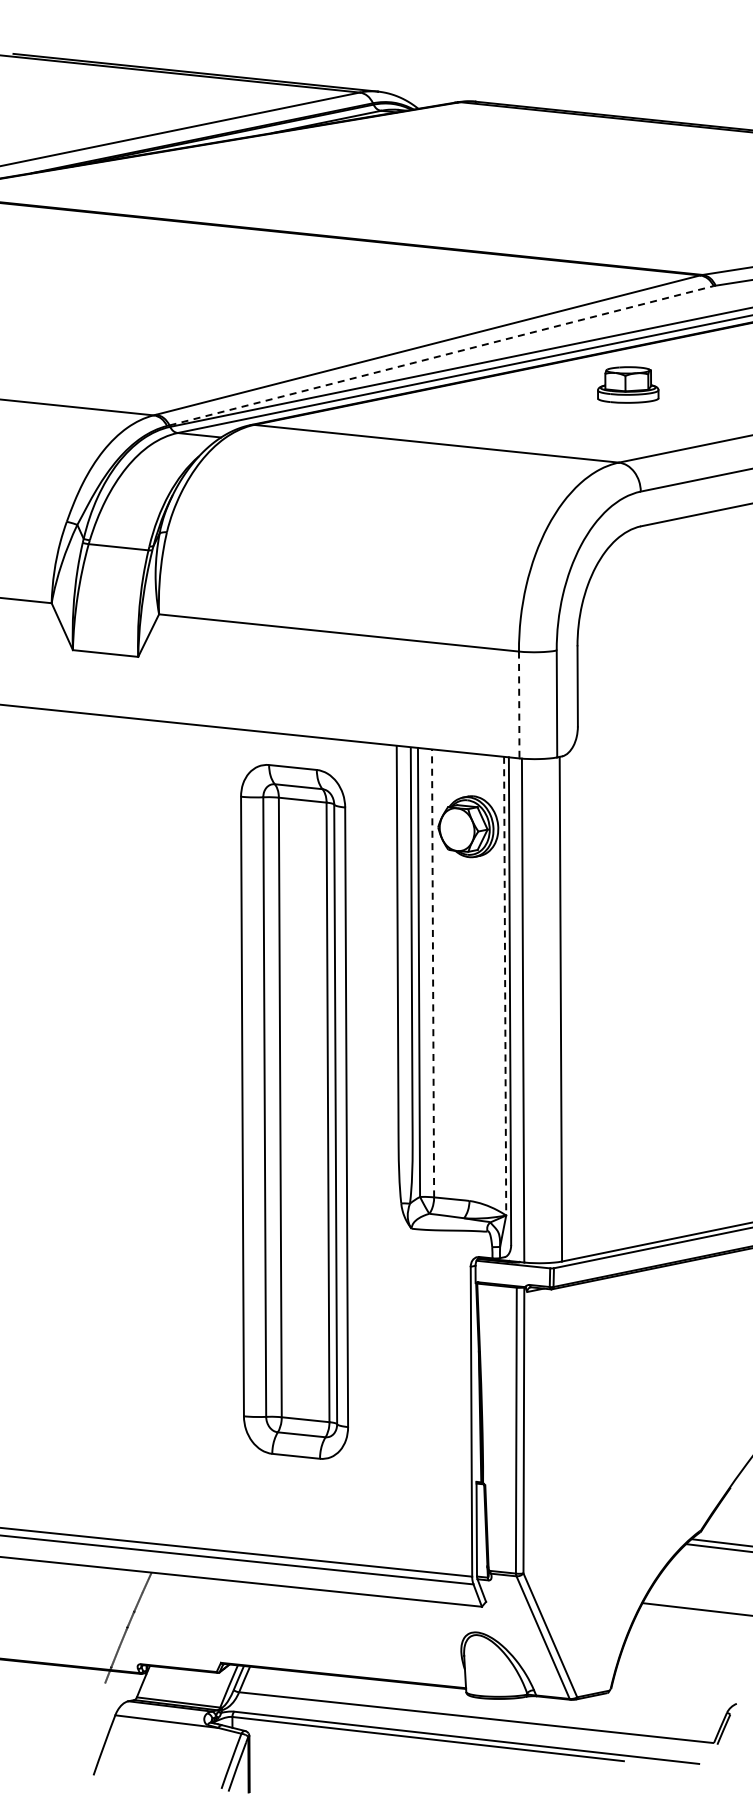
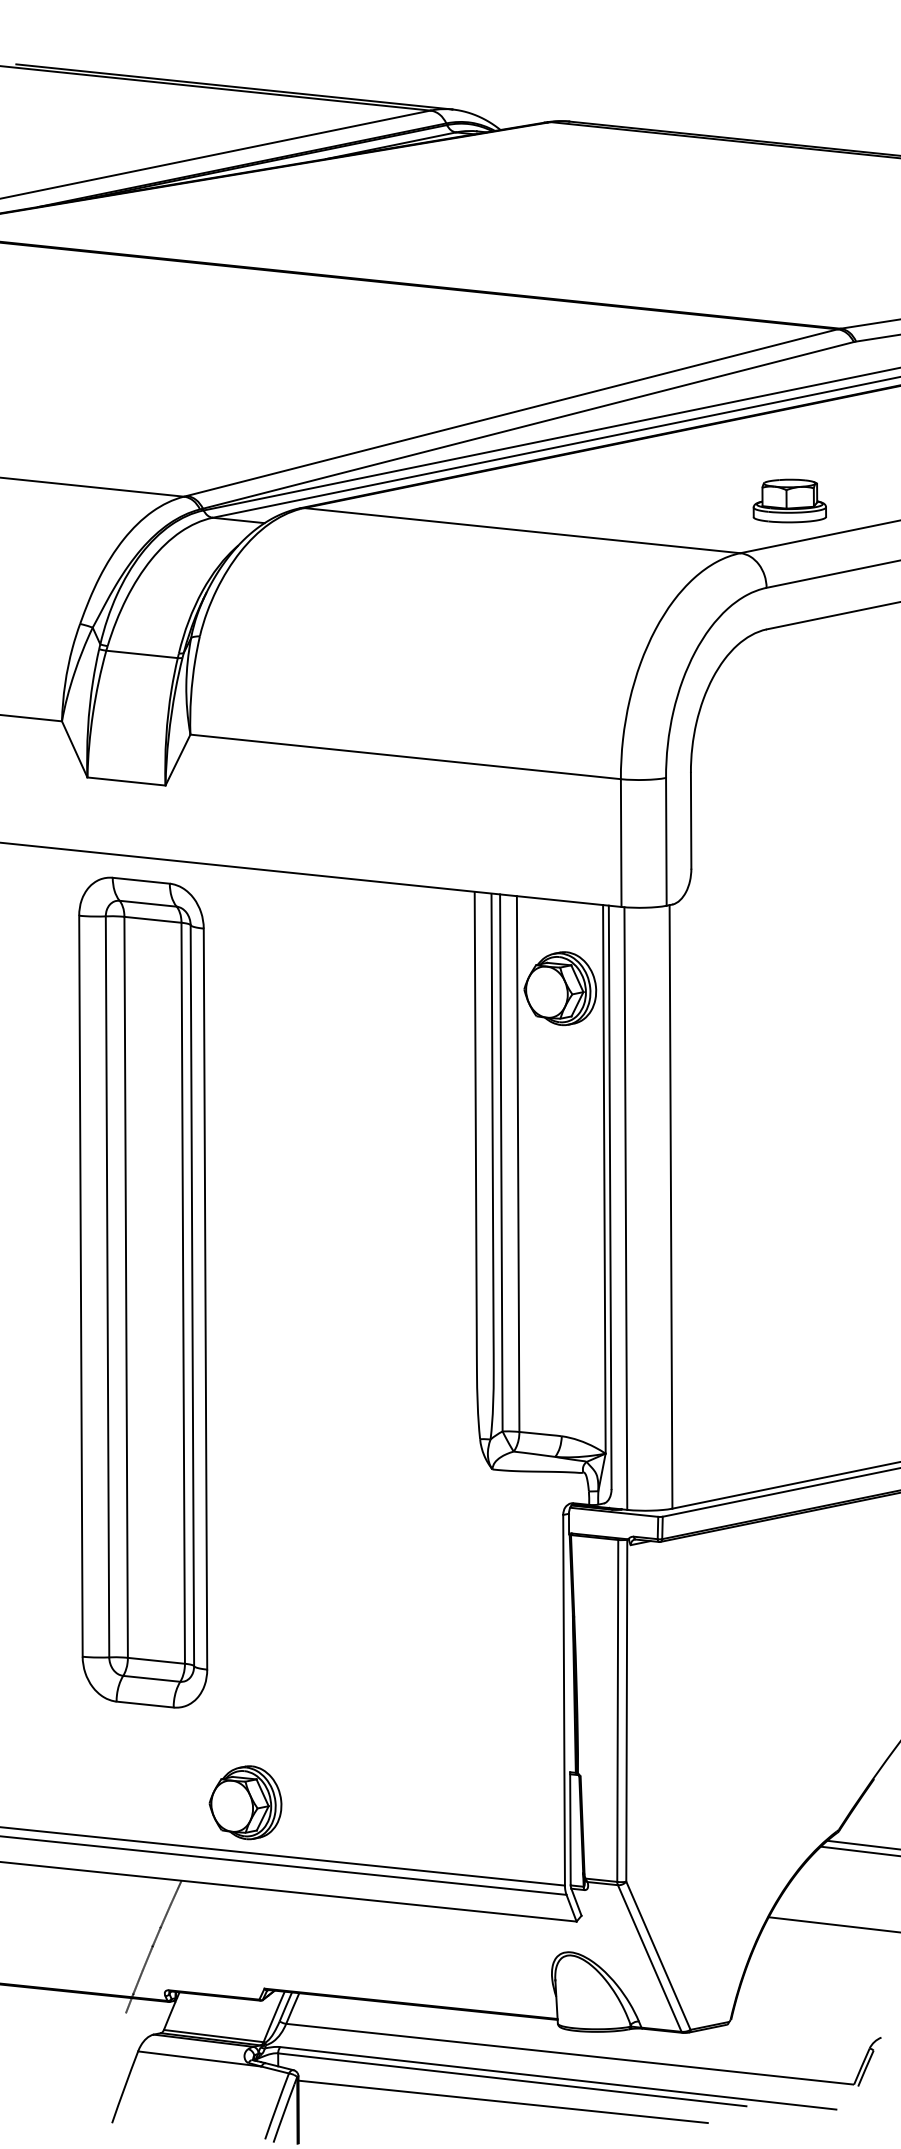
line: (441, 355) -> (528, 425), dashed -> solid
part: (628, 384) -> (790, 500), moved
line: (519, 705) -> (621, 843), dashed -> solid
line: (433, 972) -> (518, 1163), dashed -> solid
line: (505, 986) -> (604, 1179), dashed -> solid
part: (294, 1111) -> (143, 1292), moved
part: (205, 1507) -> (245, 1802), added
line: (420, 1757) -> (503, 2101), added

